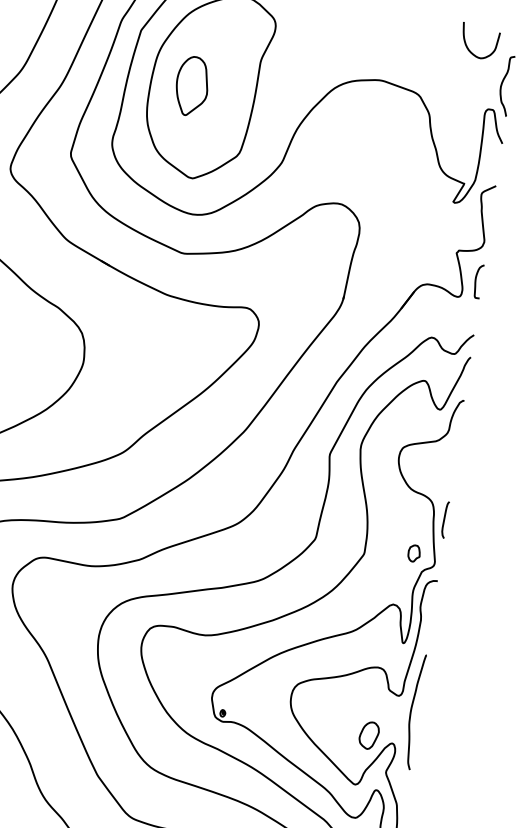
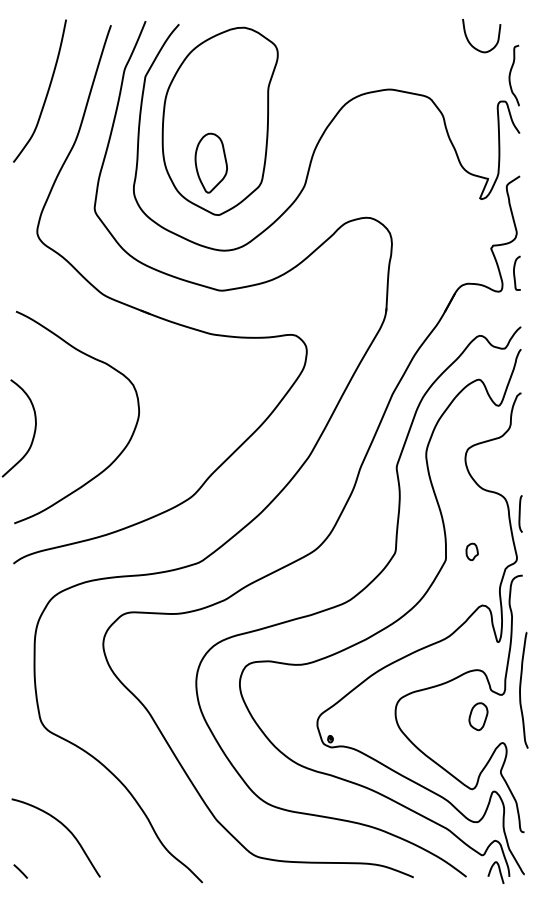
part: (191, 85) -> (210, 162), moved
part: (413, 553) -> (471, 551), moved
curve: (411, 710) -> (520, 689), moved
part: (369, 735) -> (478, 716), moved

